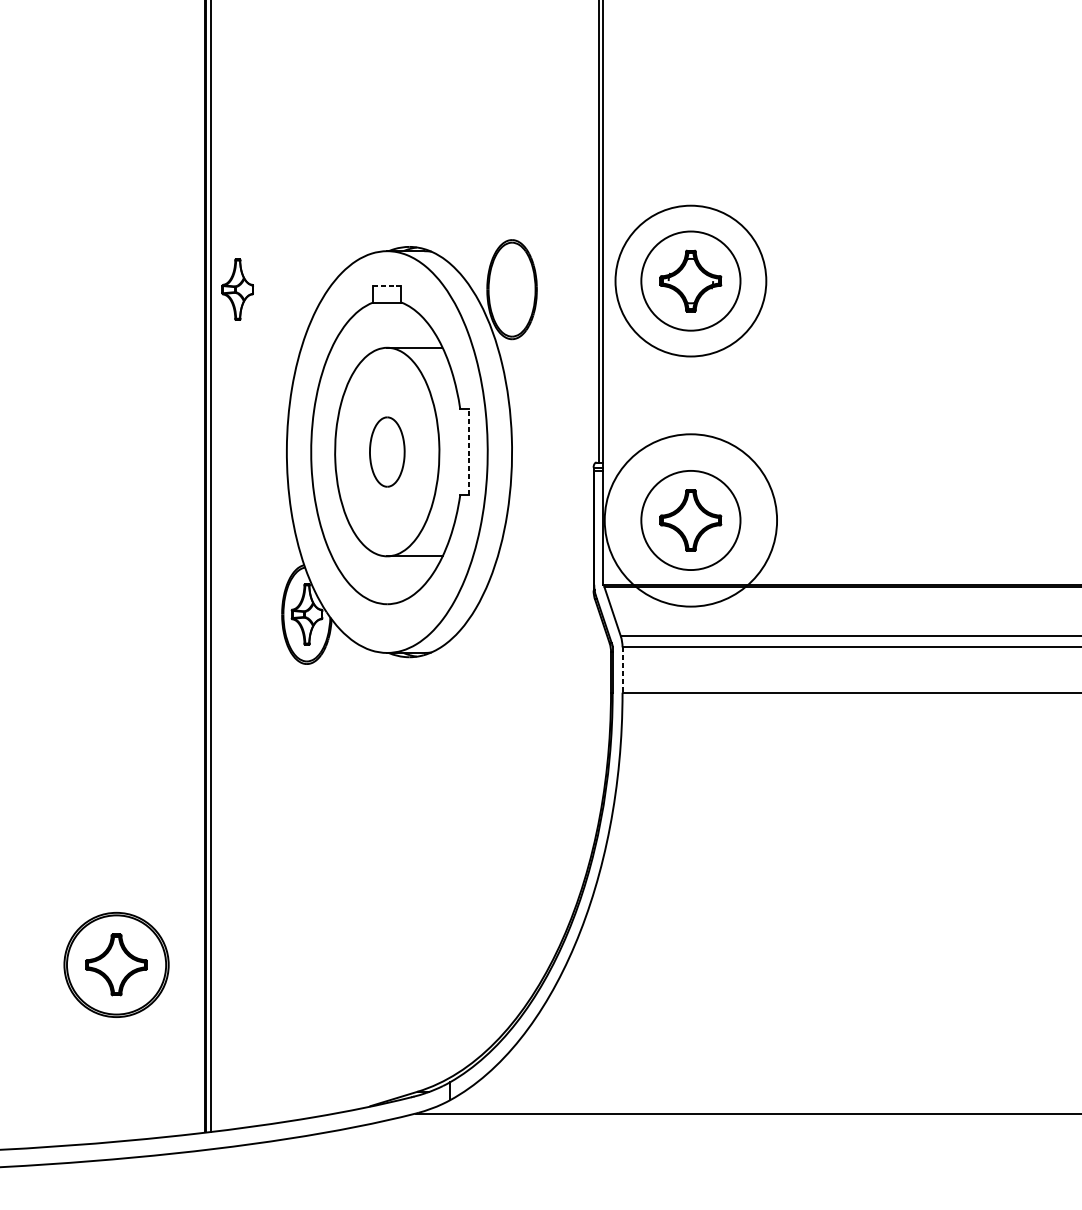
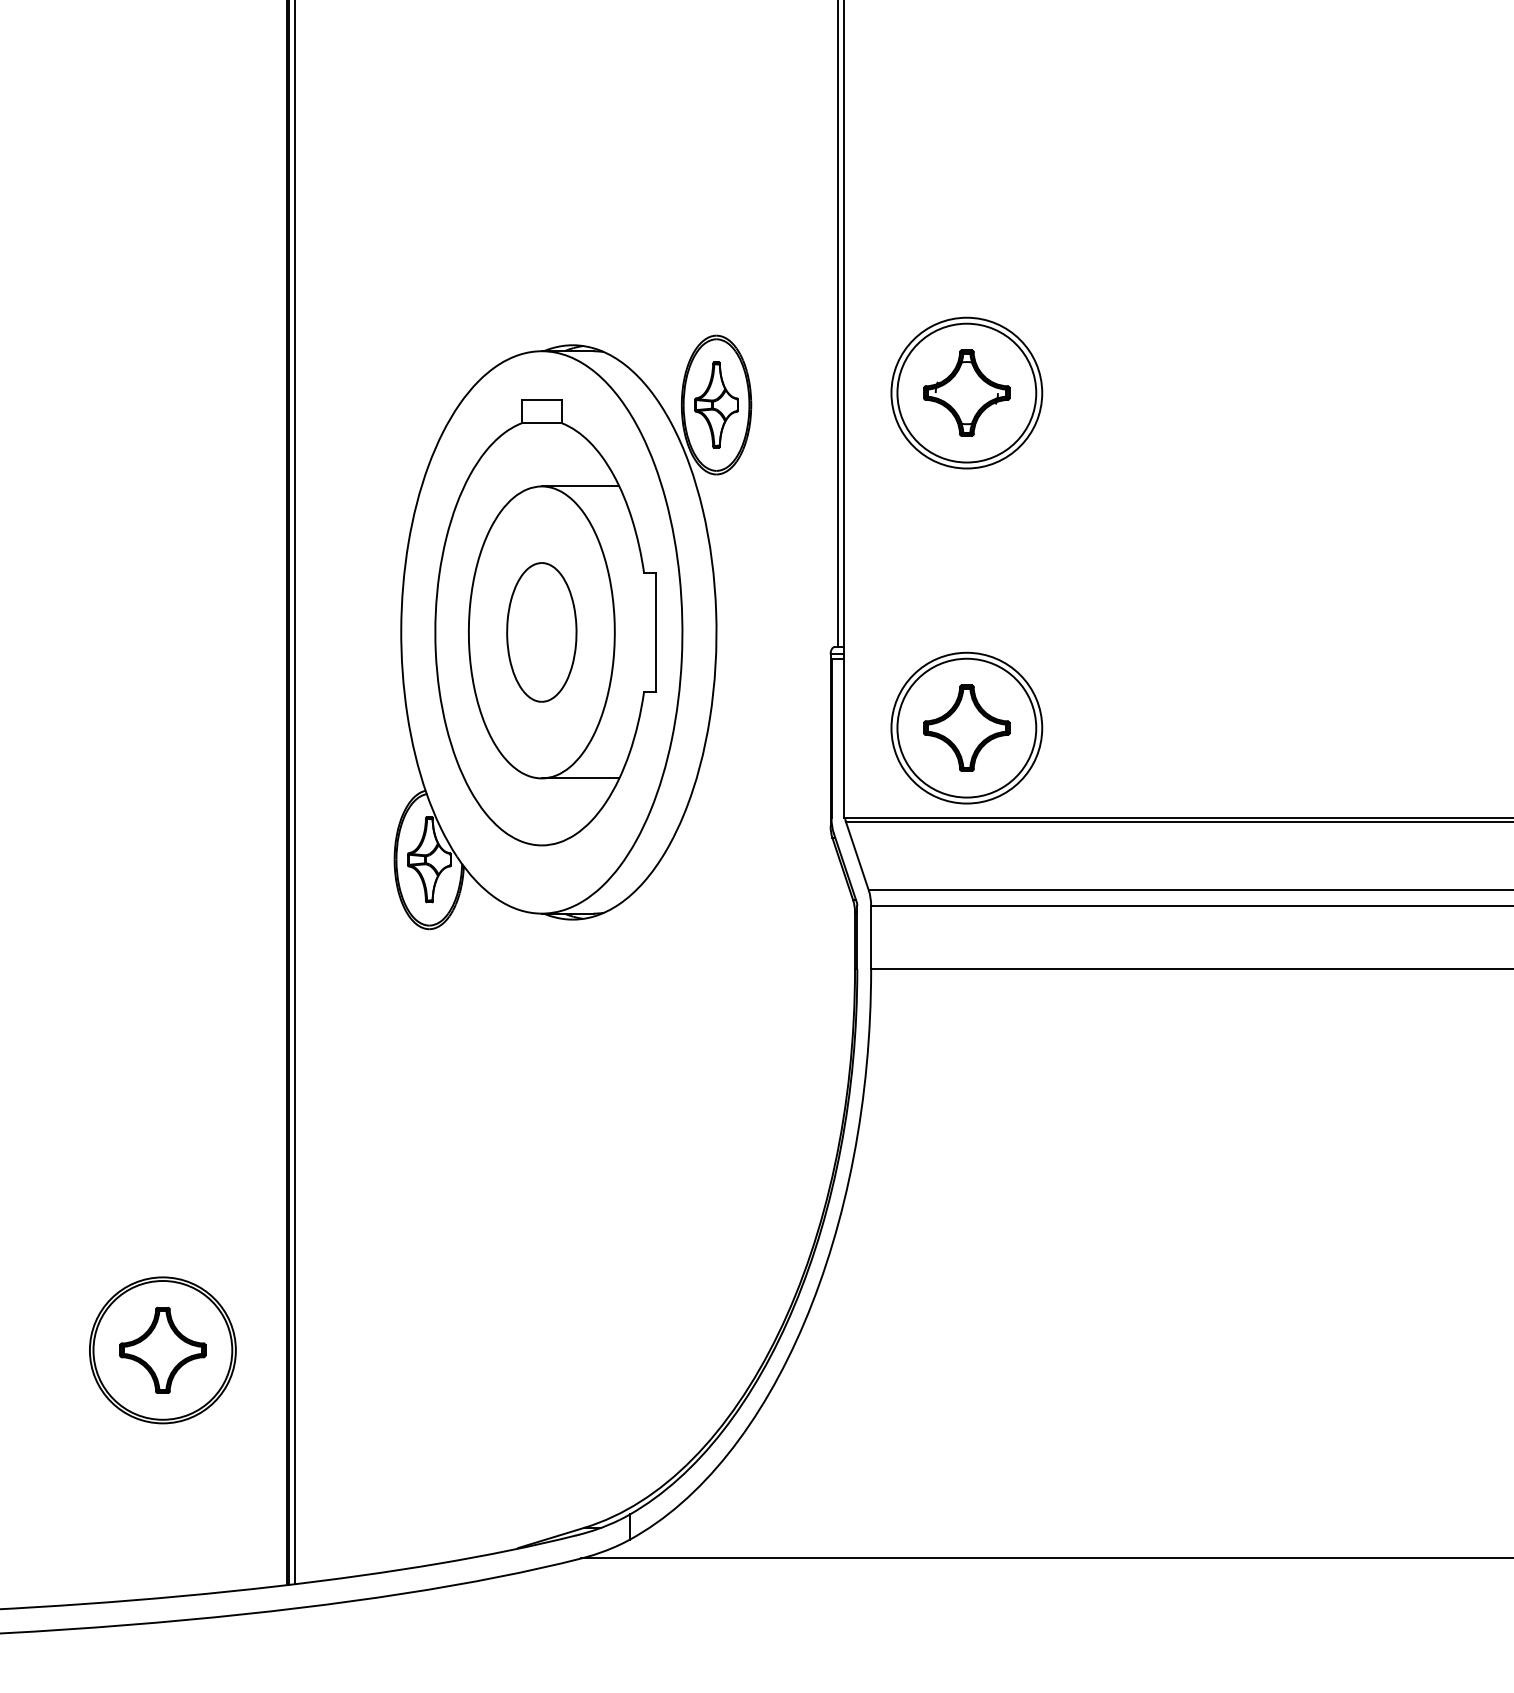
circle: (690, 280) -> (966, 392), size x0.71
line: (387, 286) -> (541, 400), dashed -> solid
part: (237, 289) -> (716, 404), moved
part: (387, 452) -> (541, 632), size x1.43
line: (468, 452) -> (655, 632), dashed -> solid
circle: (690, 519) -> (966, 727), size x0.62
line: (622, 670) -> (871, 937), dashed -> solid

